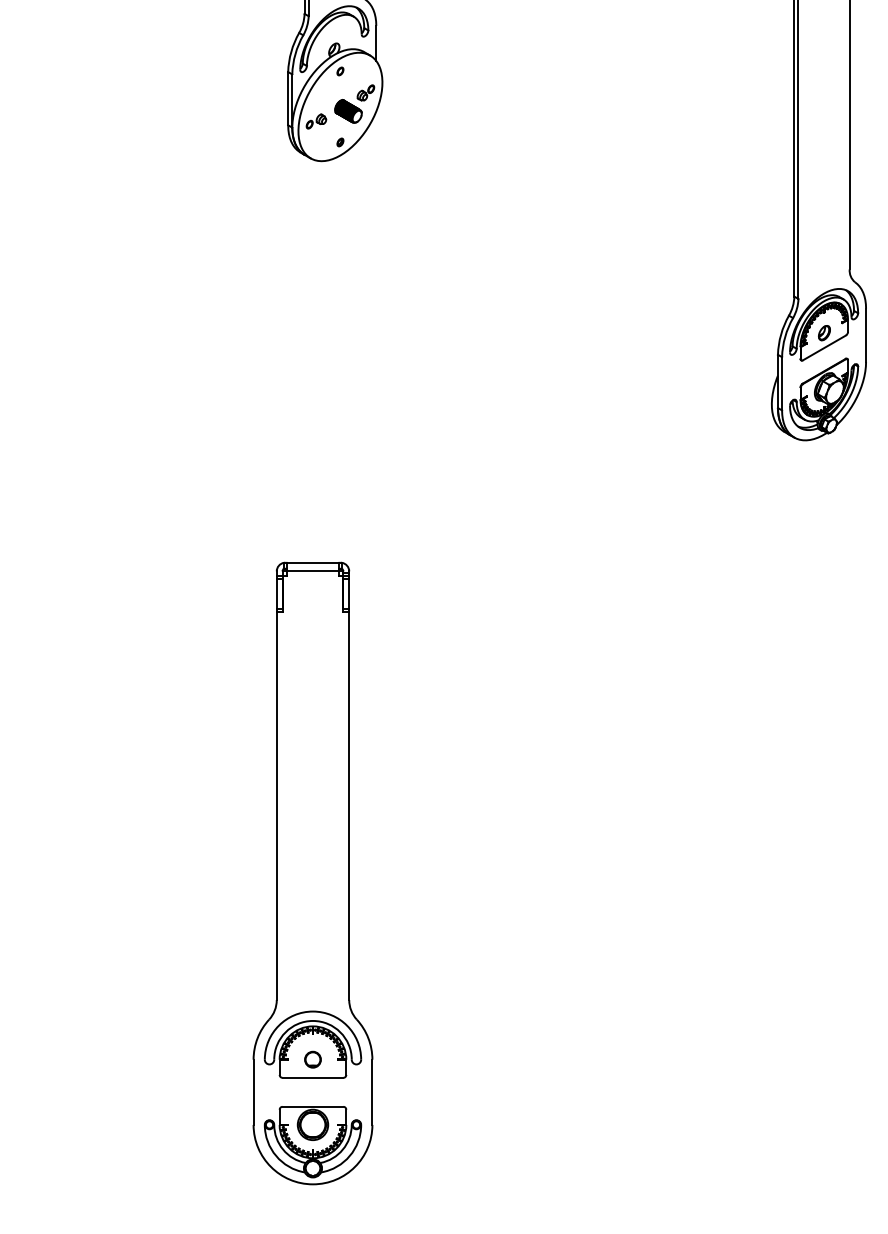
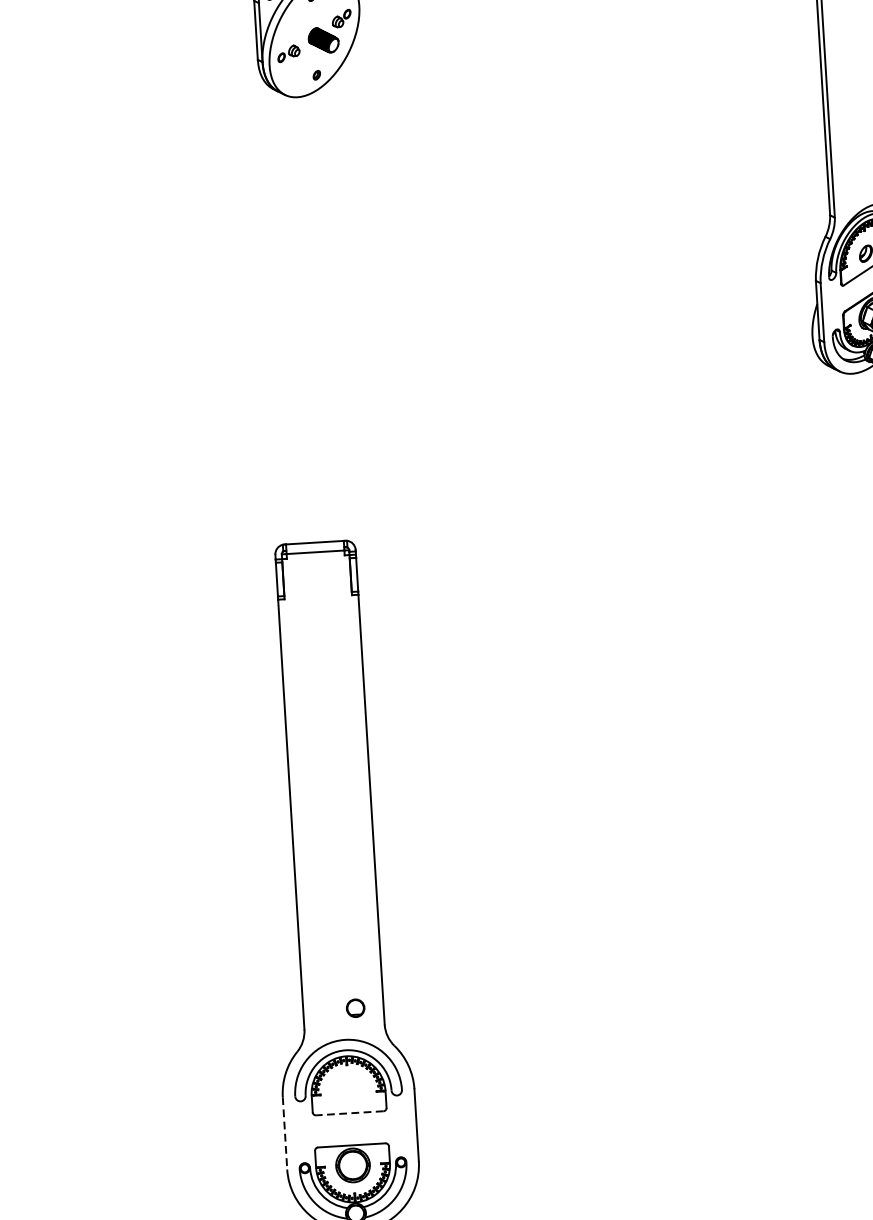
part: (312, 1059) -> (355, 1008), moved
line: (312, 1077) -> (349, 1112), solid -> dashed
line: (253, 1092) -> (284, 1133), solid -> dashed

